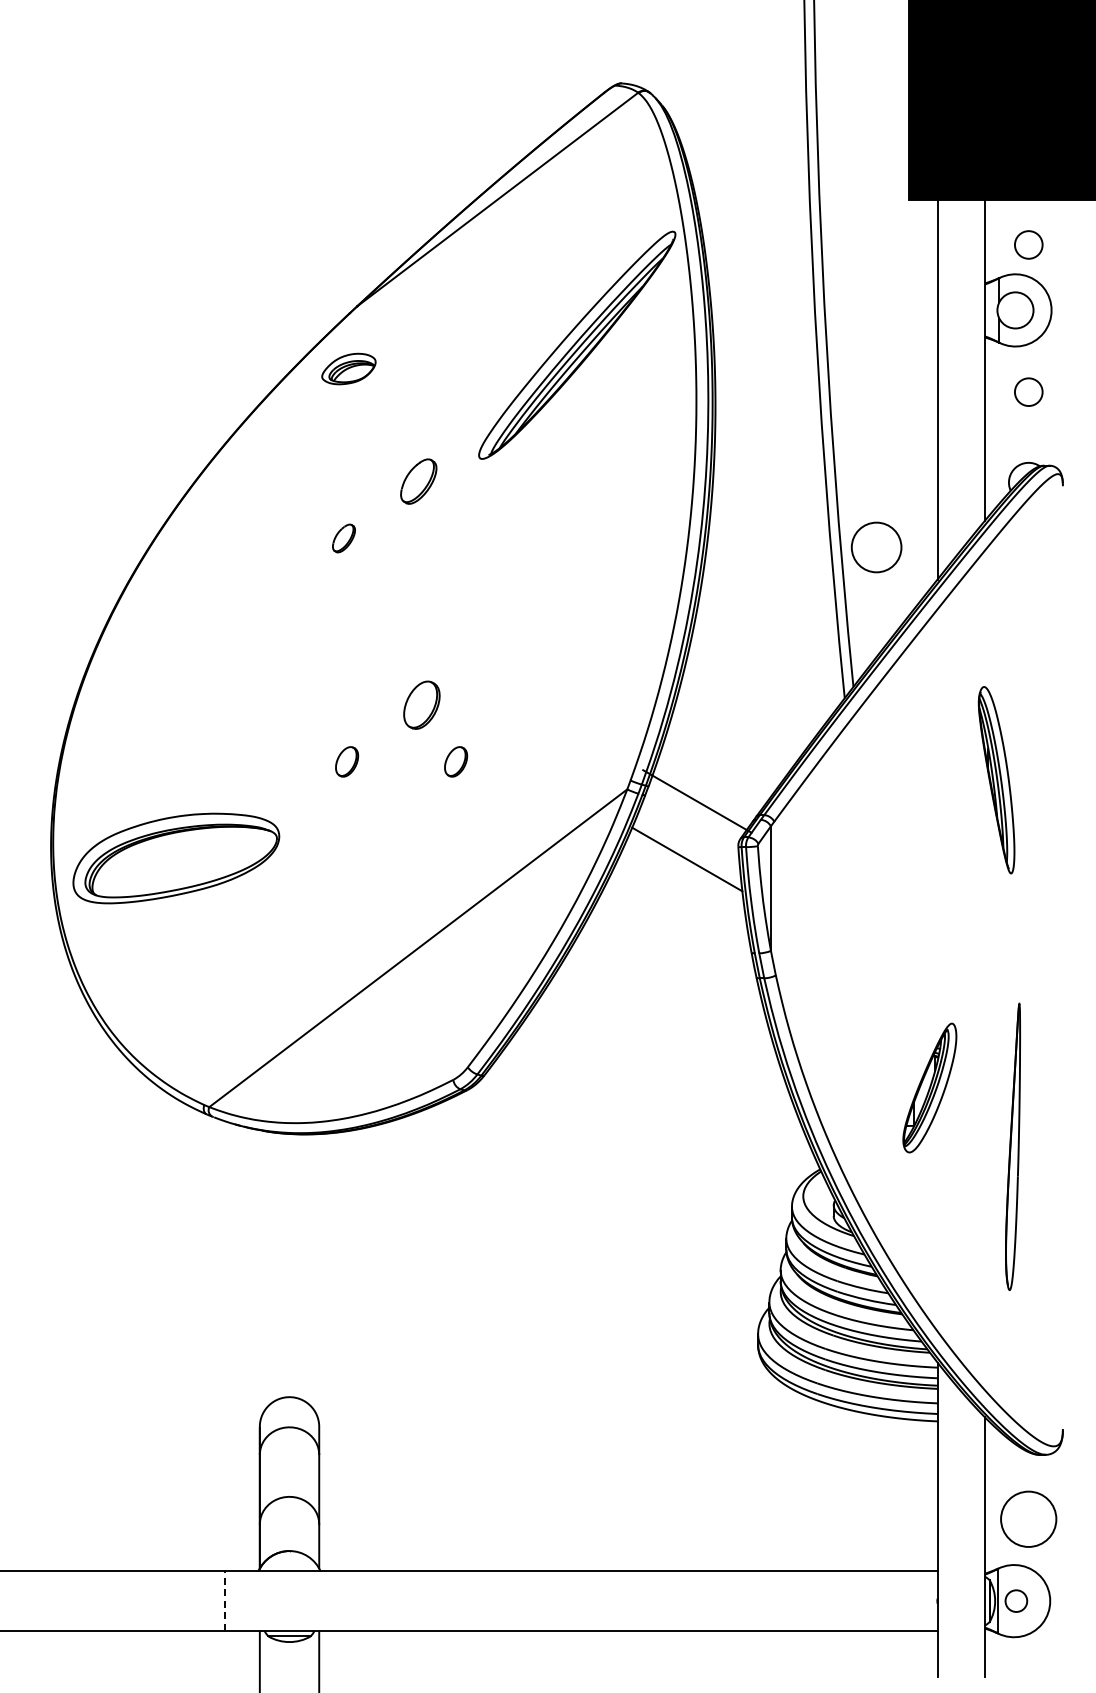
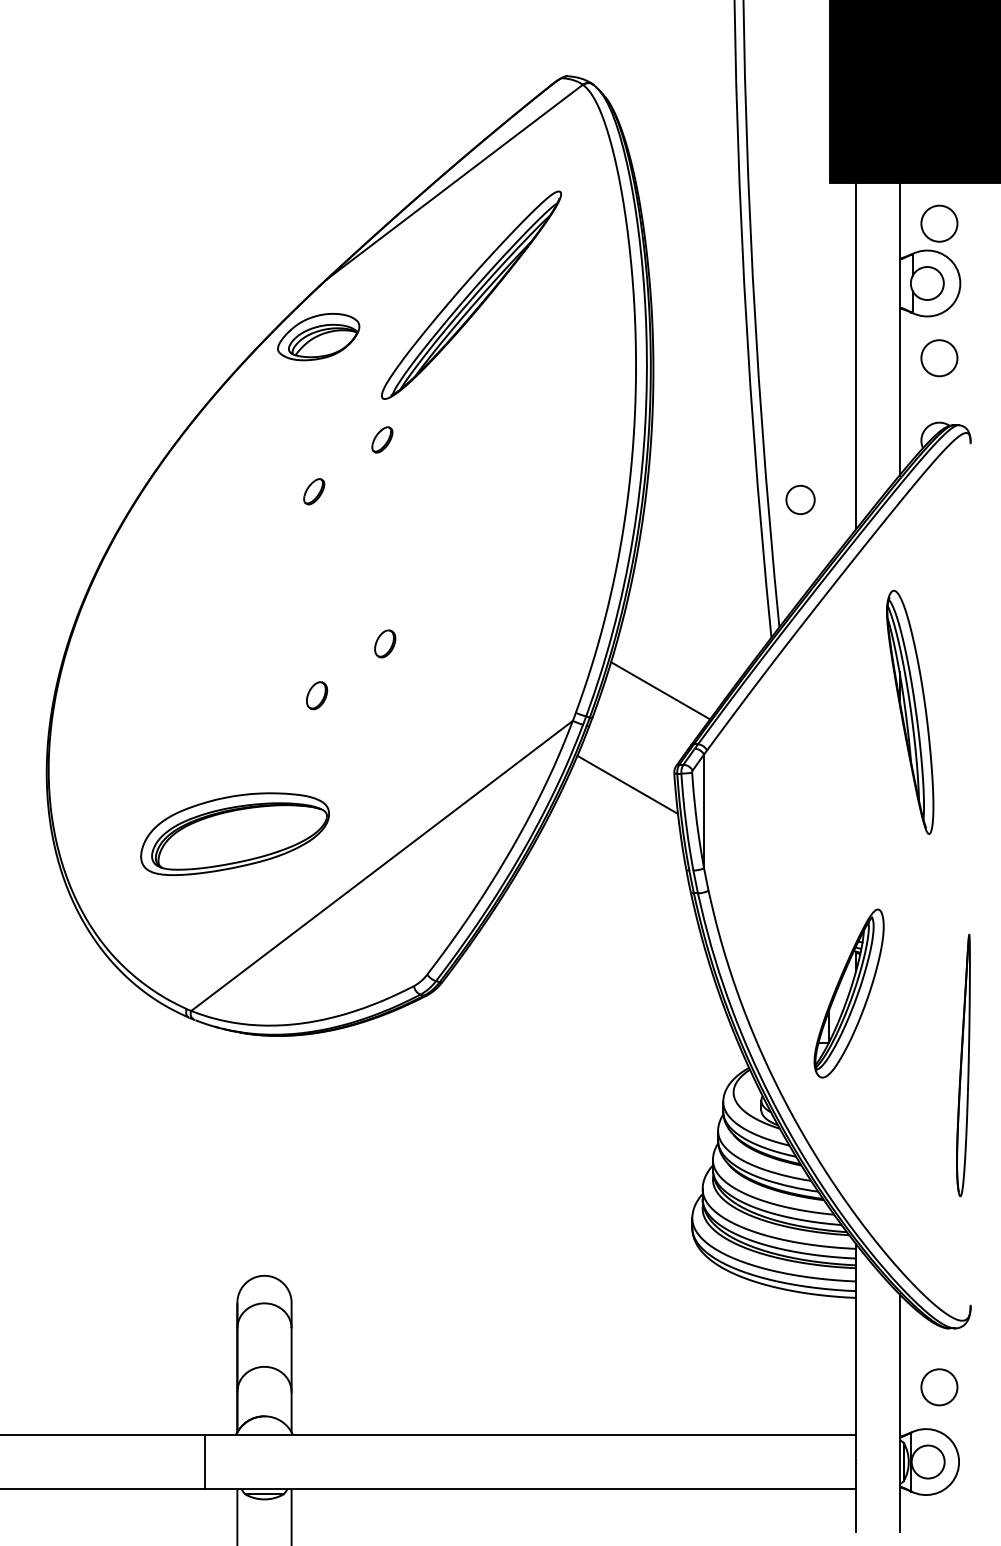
circle: (1028, 244) -> (939, 223), size x1.43
part: (577, 344) -> (471, 294), moved
part: (348, 368) -> (318, 336), size x1.67
circle: (1028, 391) -> (939, 357), size x1.43
part: (418, 481) -> (382, 439), size x0.62
circle: (876, 547) -> (800, 499), size x0.62
part: (421, 704) -> (384, 643), size x0.62
part: (456, 761) -> (416, 695), removed
part: (996, 780) -> (910, 712), size x1.43
line: (697, 801) -> (660, 690), moved
part: (176, 858) -> (235, 834), moved
part: (929, 1087) -> (848, 993), size x1.43
part: (1012, 1146) -> (962, 1065), moved
circle: (1028, 1519) -> (939, 1387), size x0.71
line: (224, 1601) -> (205, 1462), dashed -> solid
circle: (1016, 1601) -> (928, 1462), size x1.67

